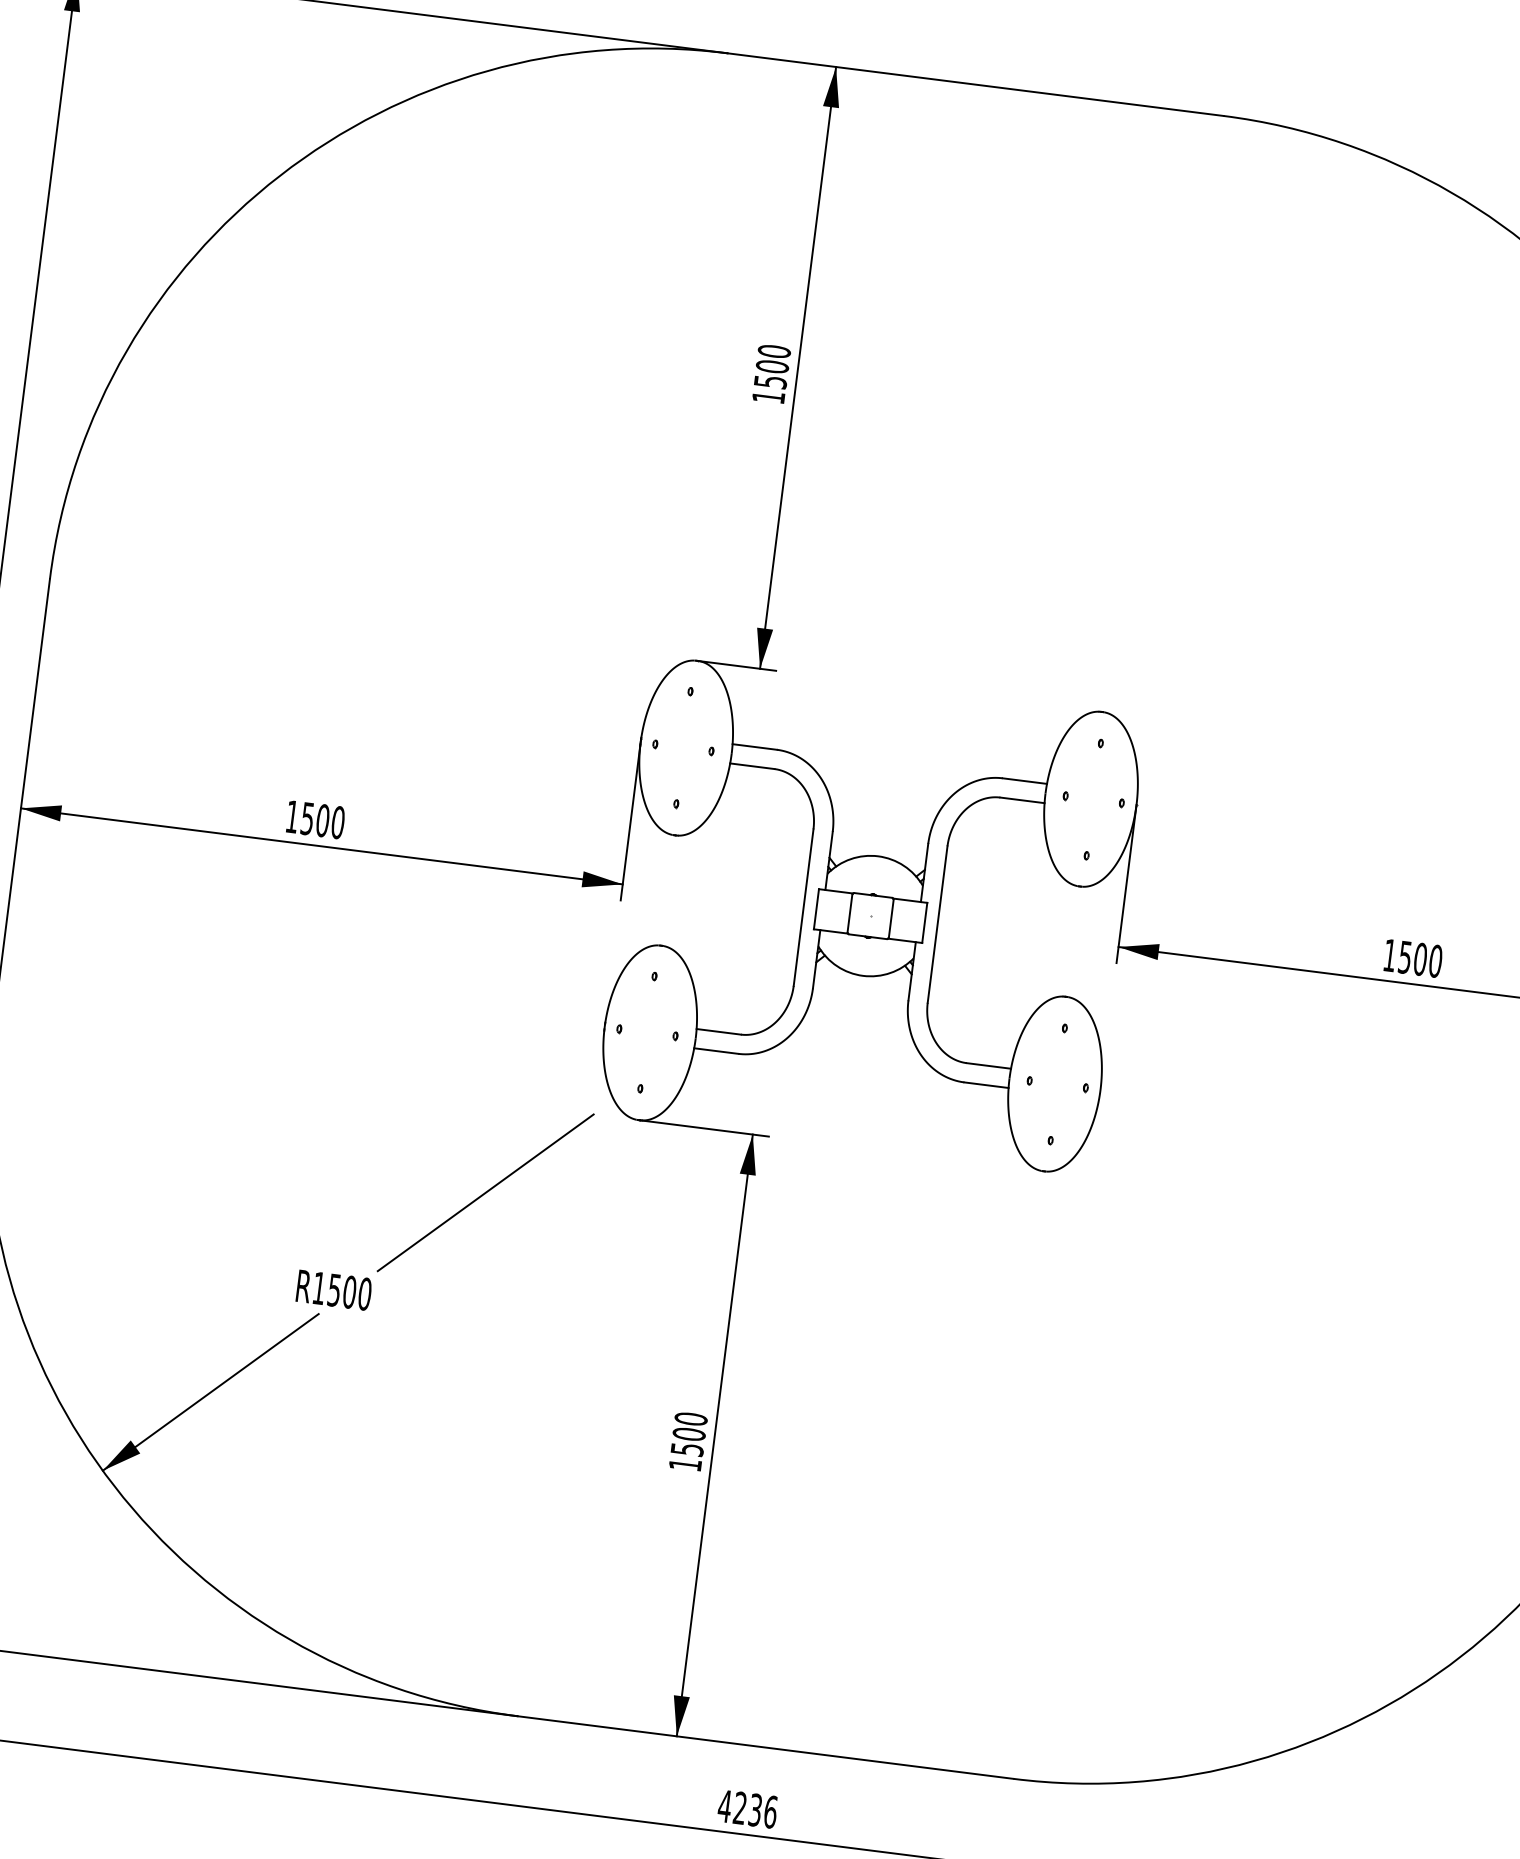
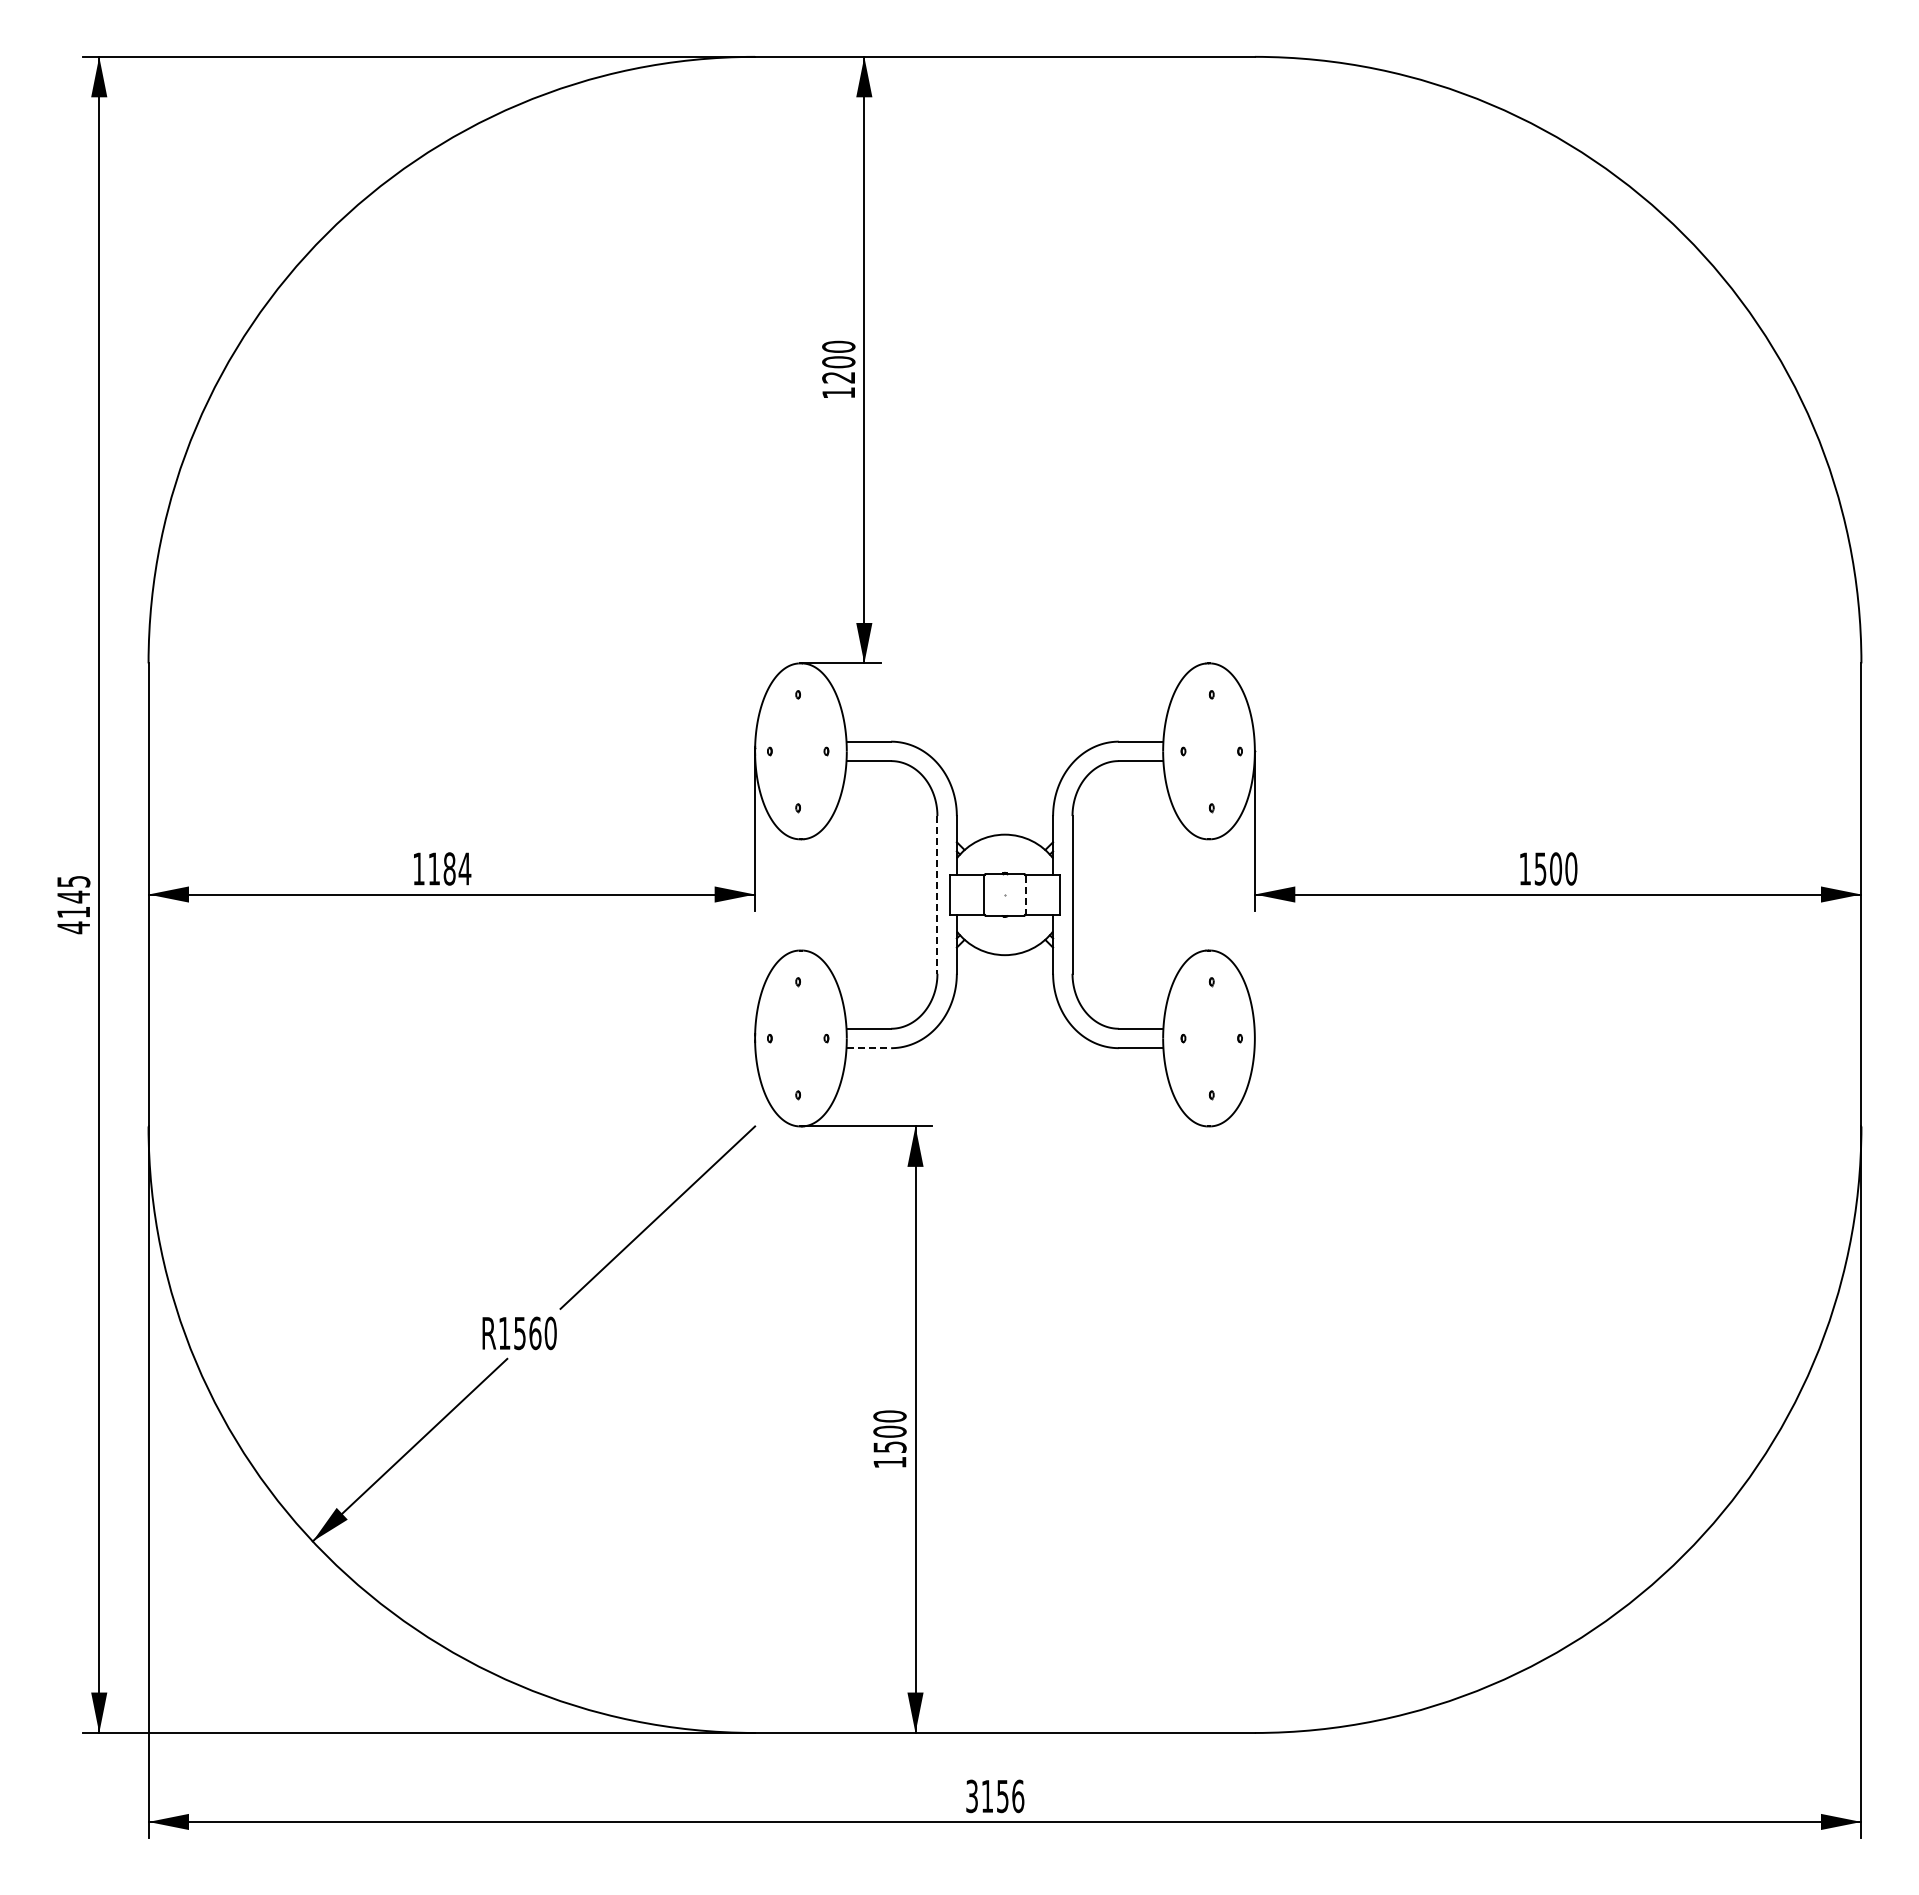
text: (770, 381) -> (838, 377), 1500 -> 1200
text: (322, 820) -> (449, 868), 1500 -> 1184
line: (803, 907) -> (937, 894), solid -> dashed
line: (891, 918) -> (1025, 894), solid -> dashed
line: (716, 1051) -> (869, 1048), solid -> dashed
text: (349, 1291) -> (535, 1332), R1500 -> R1560
text: (739, 1808) -> (986, 1796), 4236 -> 3156

